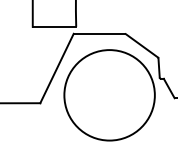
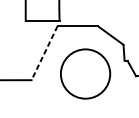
line: (57, 68) -> (44, 53), solid -> dashed
circle: (109, 95) -> (85, 74), size x0.7

